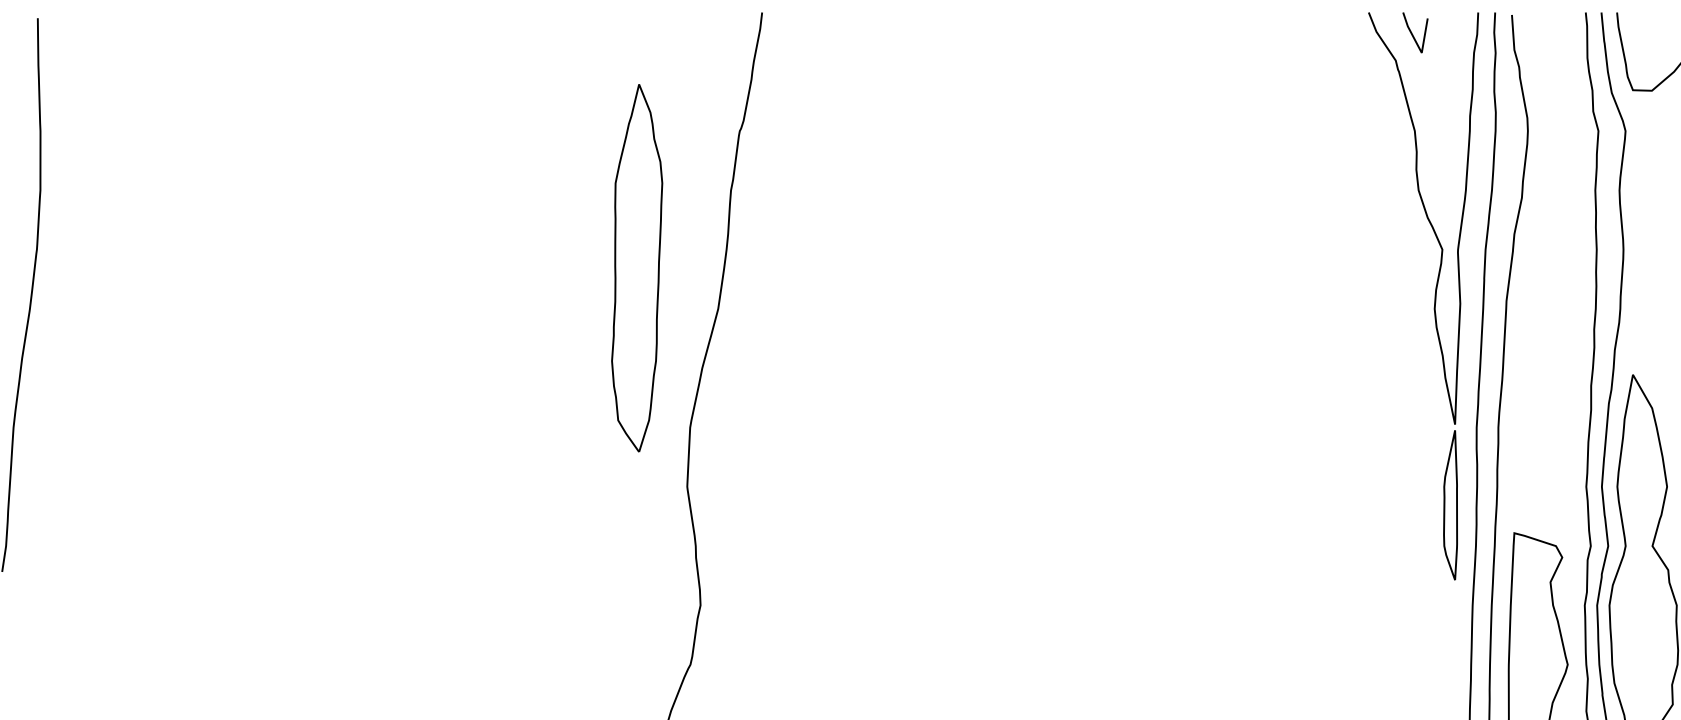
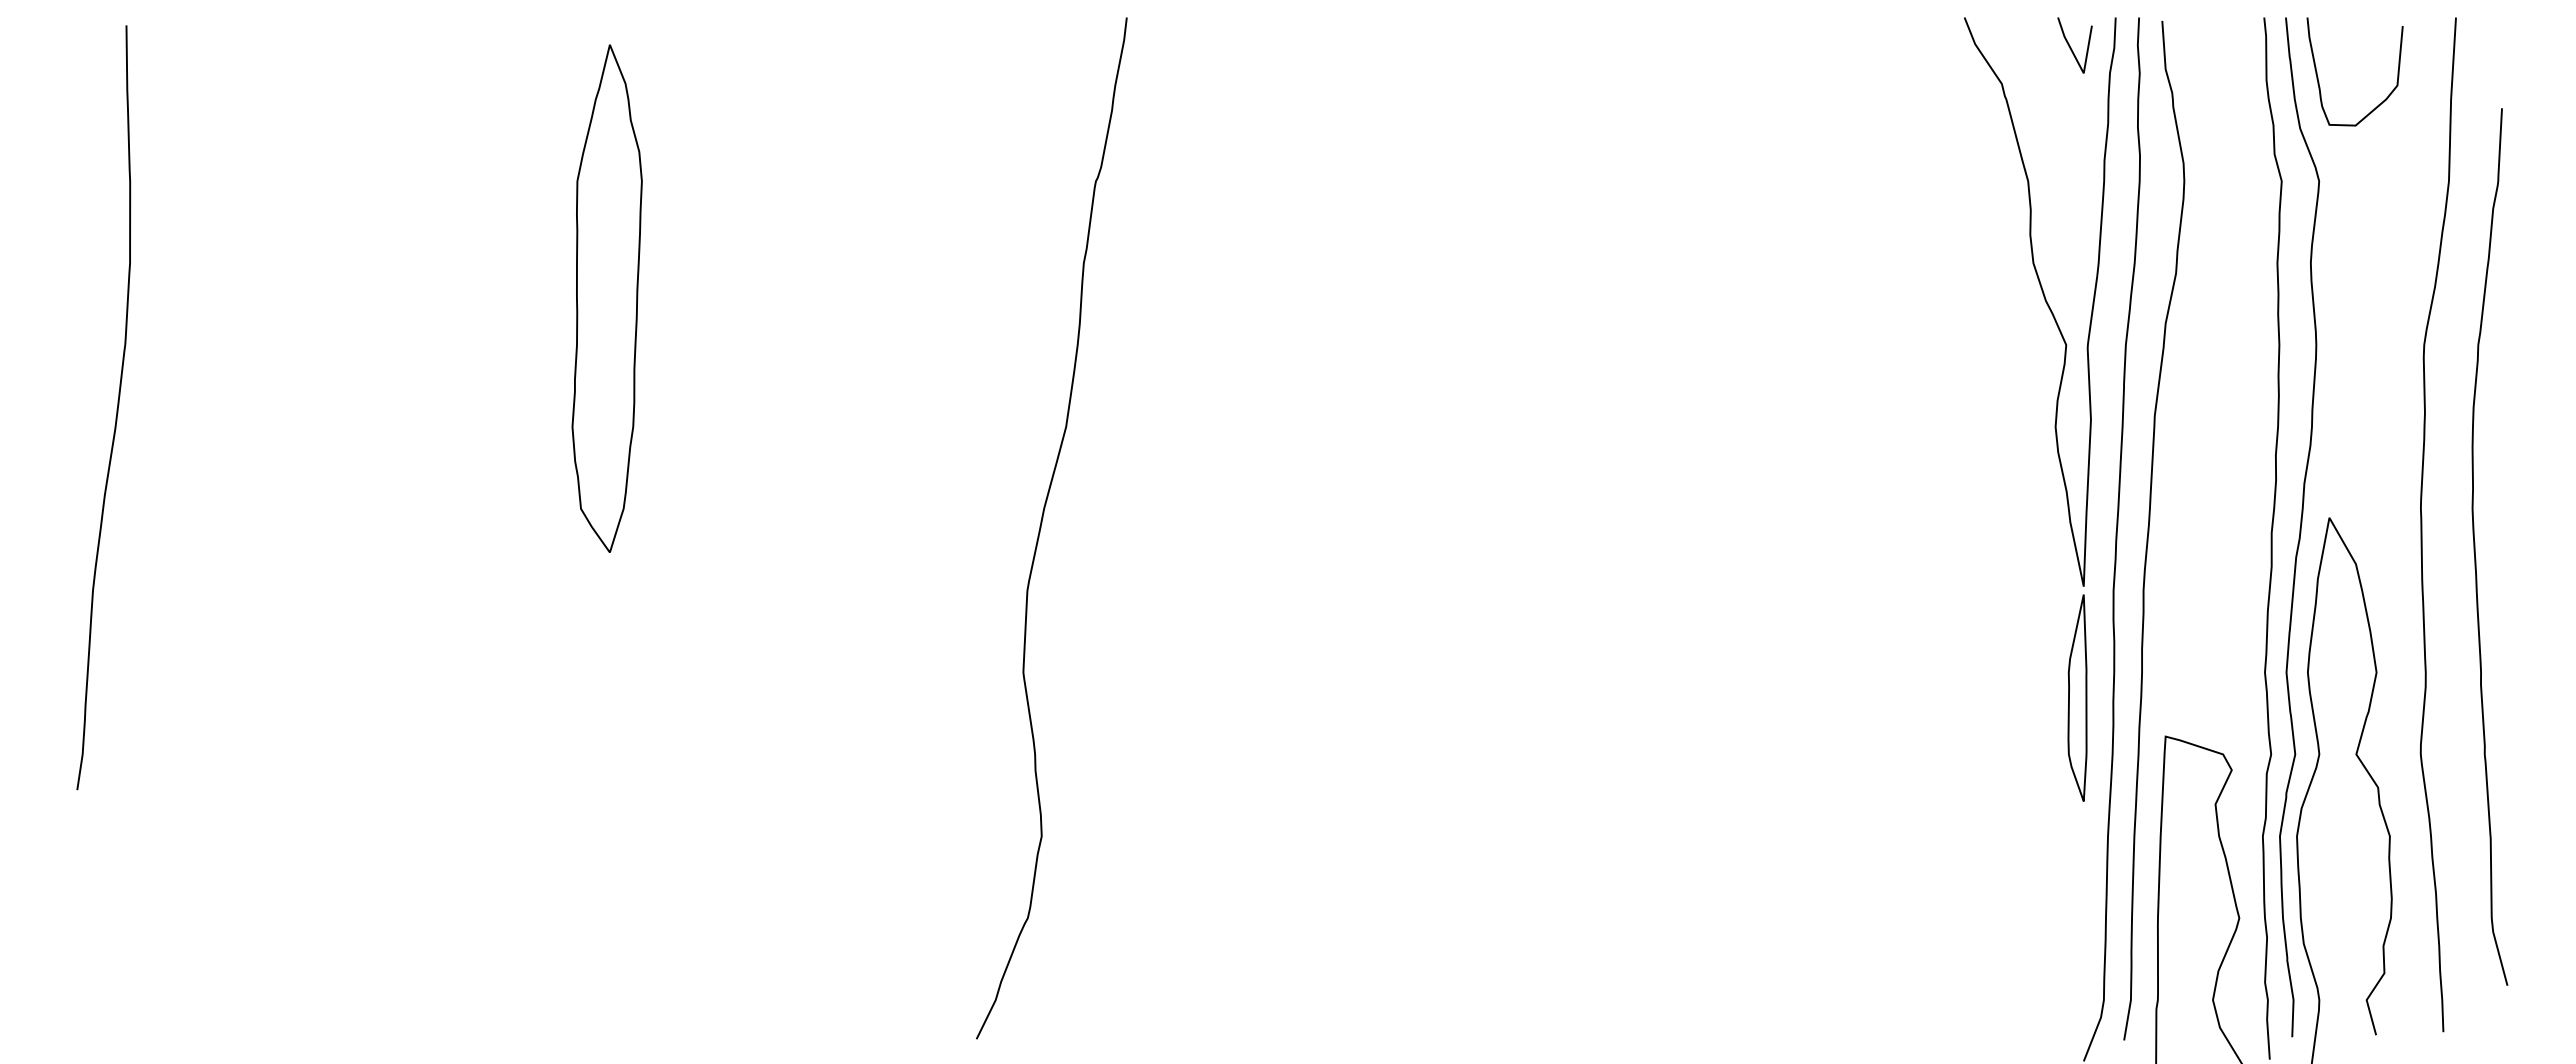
line: (1412, 34) -> (2071, 47), moved
part: (636, 268) -> (606, 298), moved

